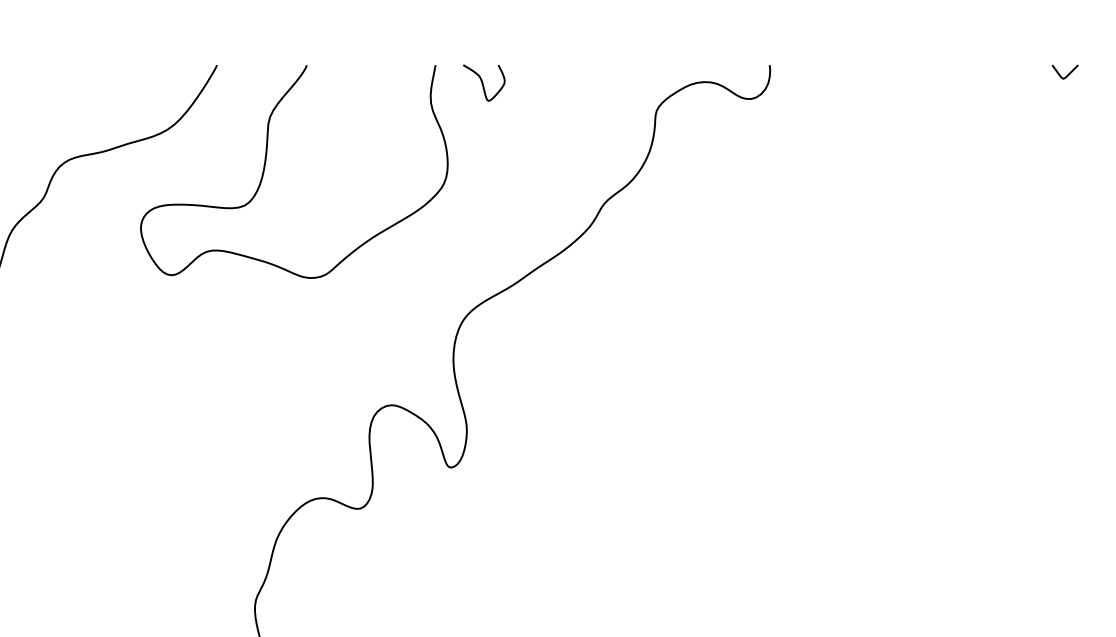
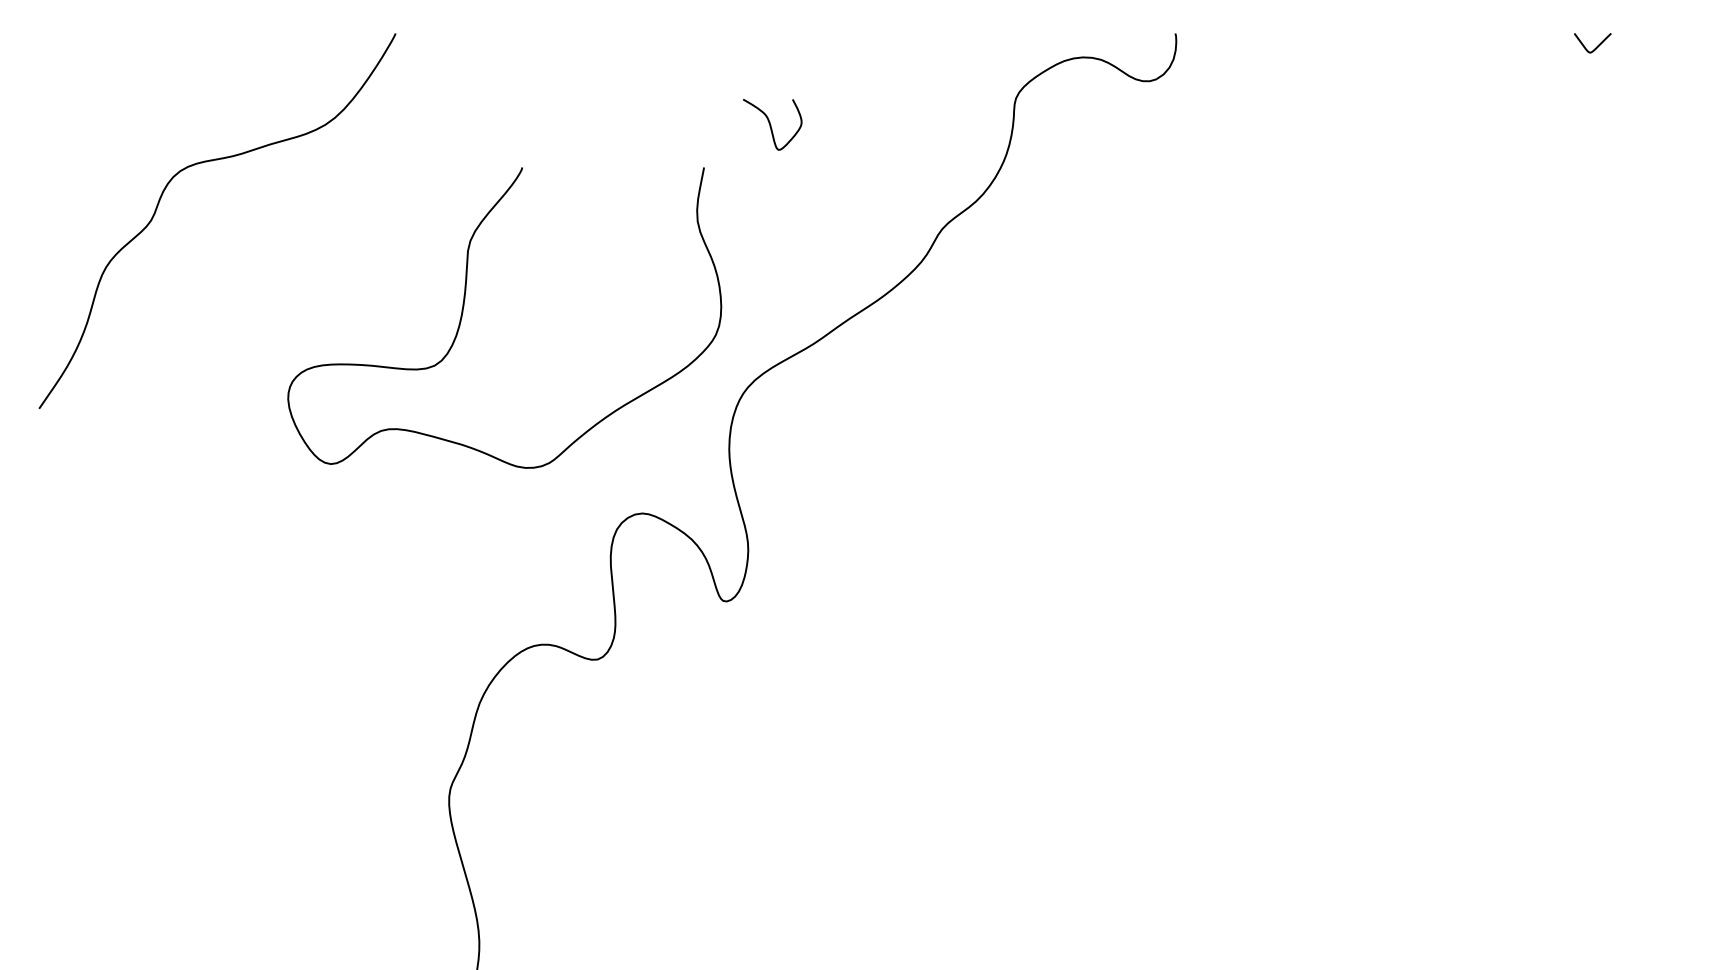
curve: (483, 83) -> (771, 125), moved
curve: (265, 167) -> (463, 312), moved

